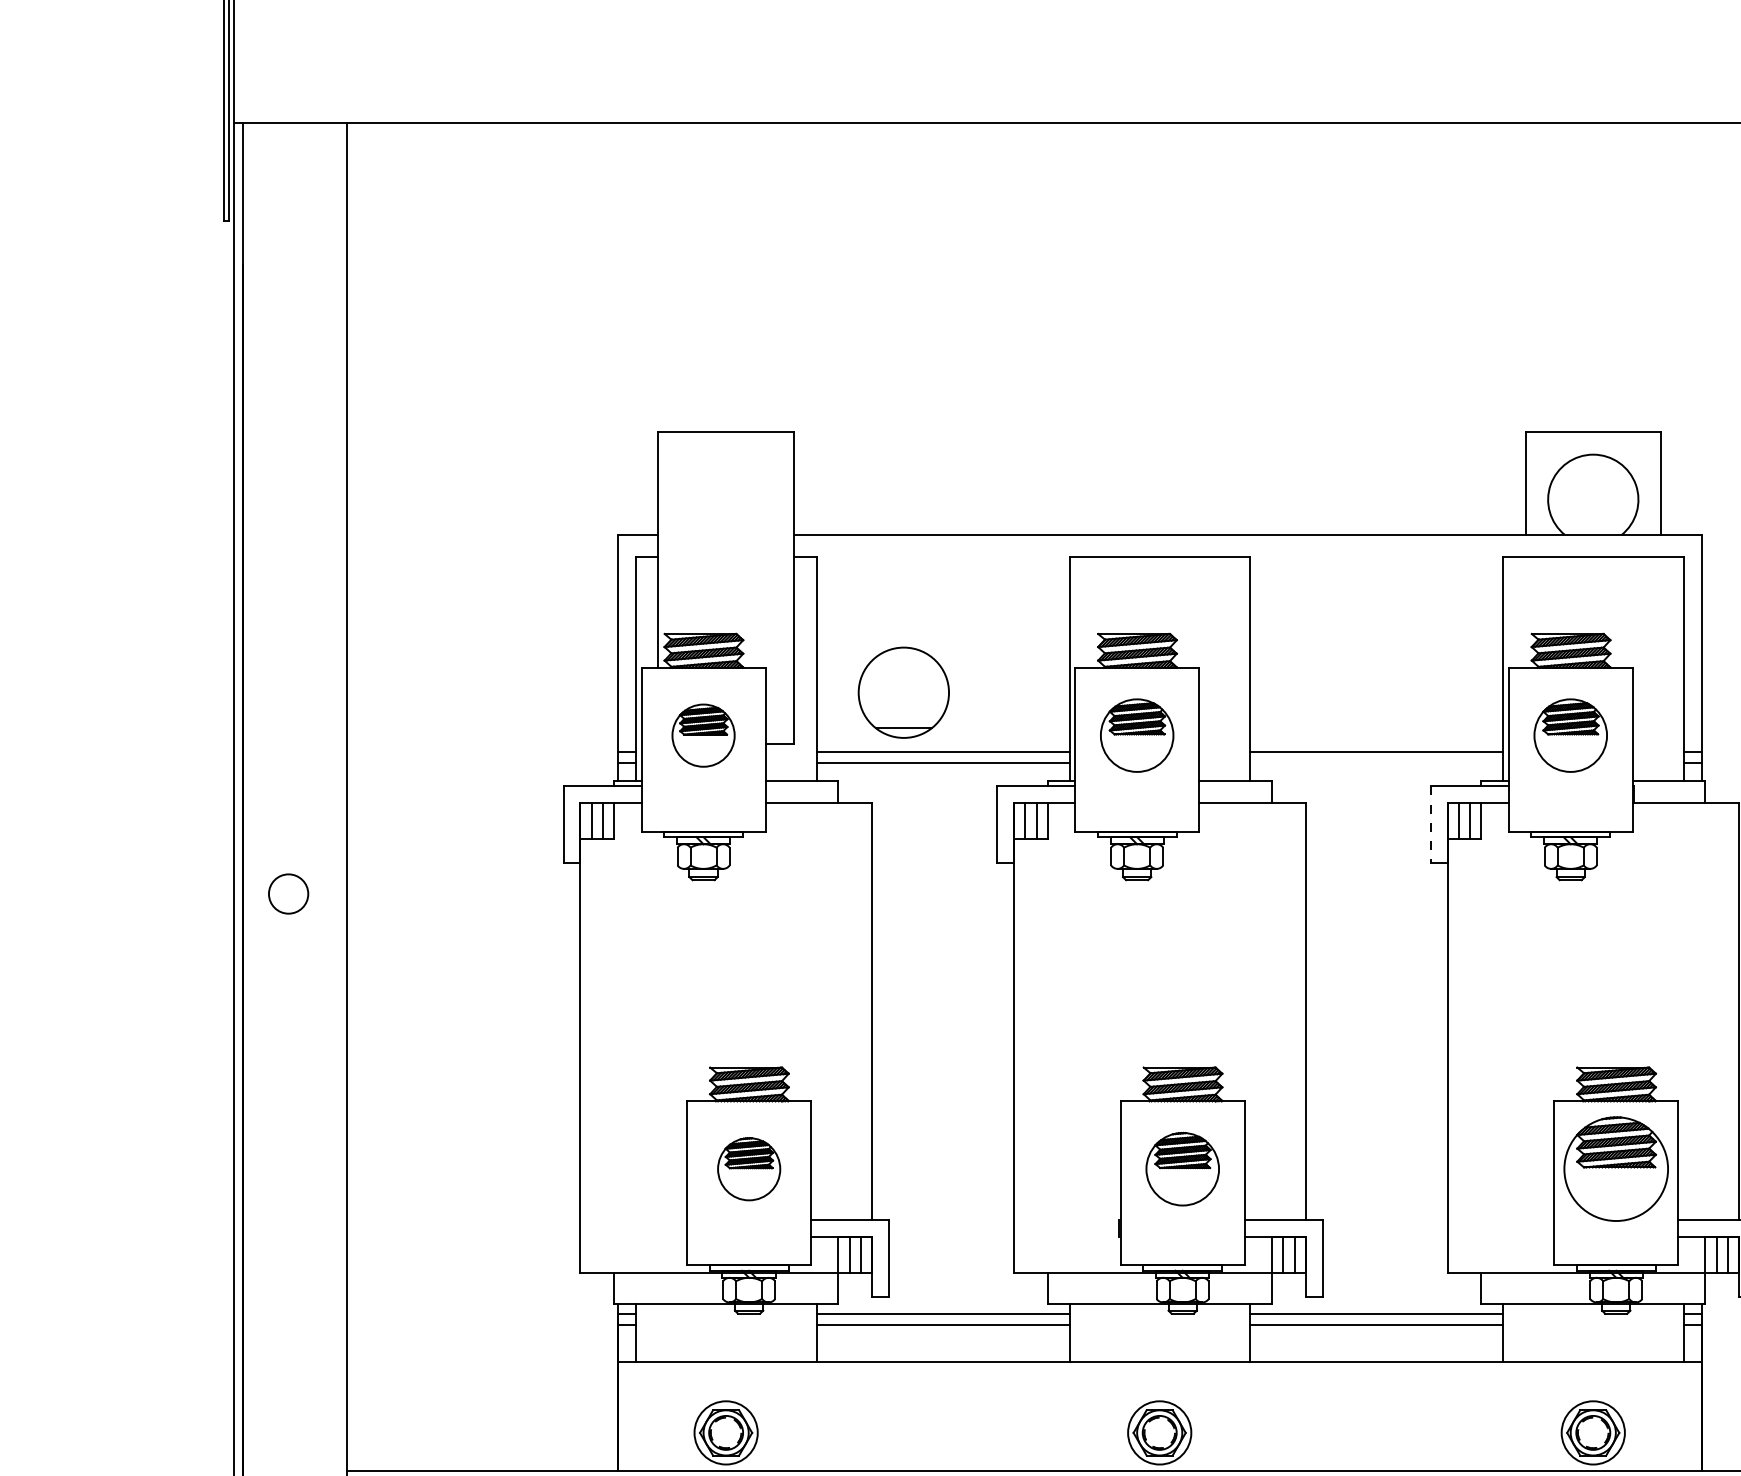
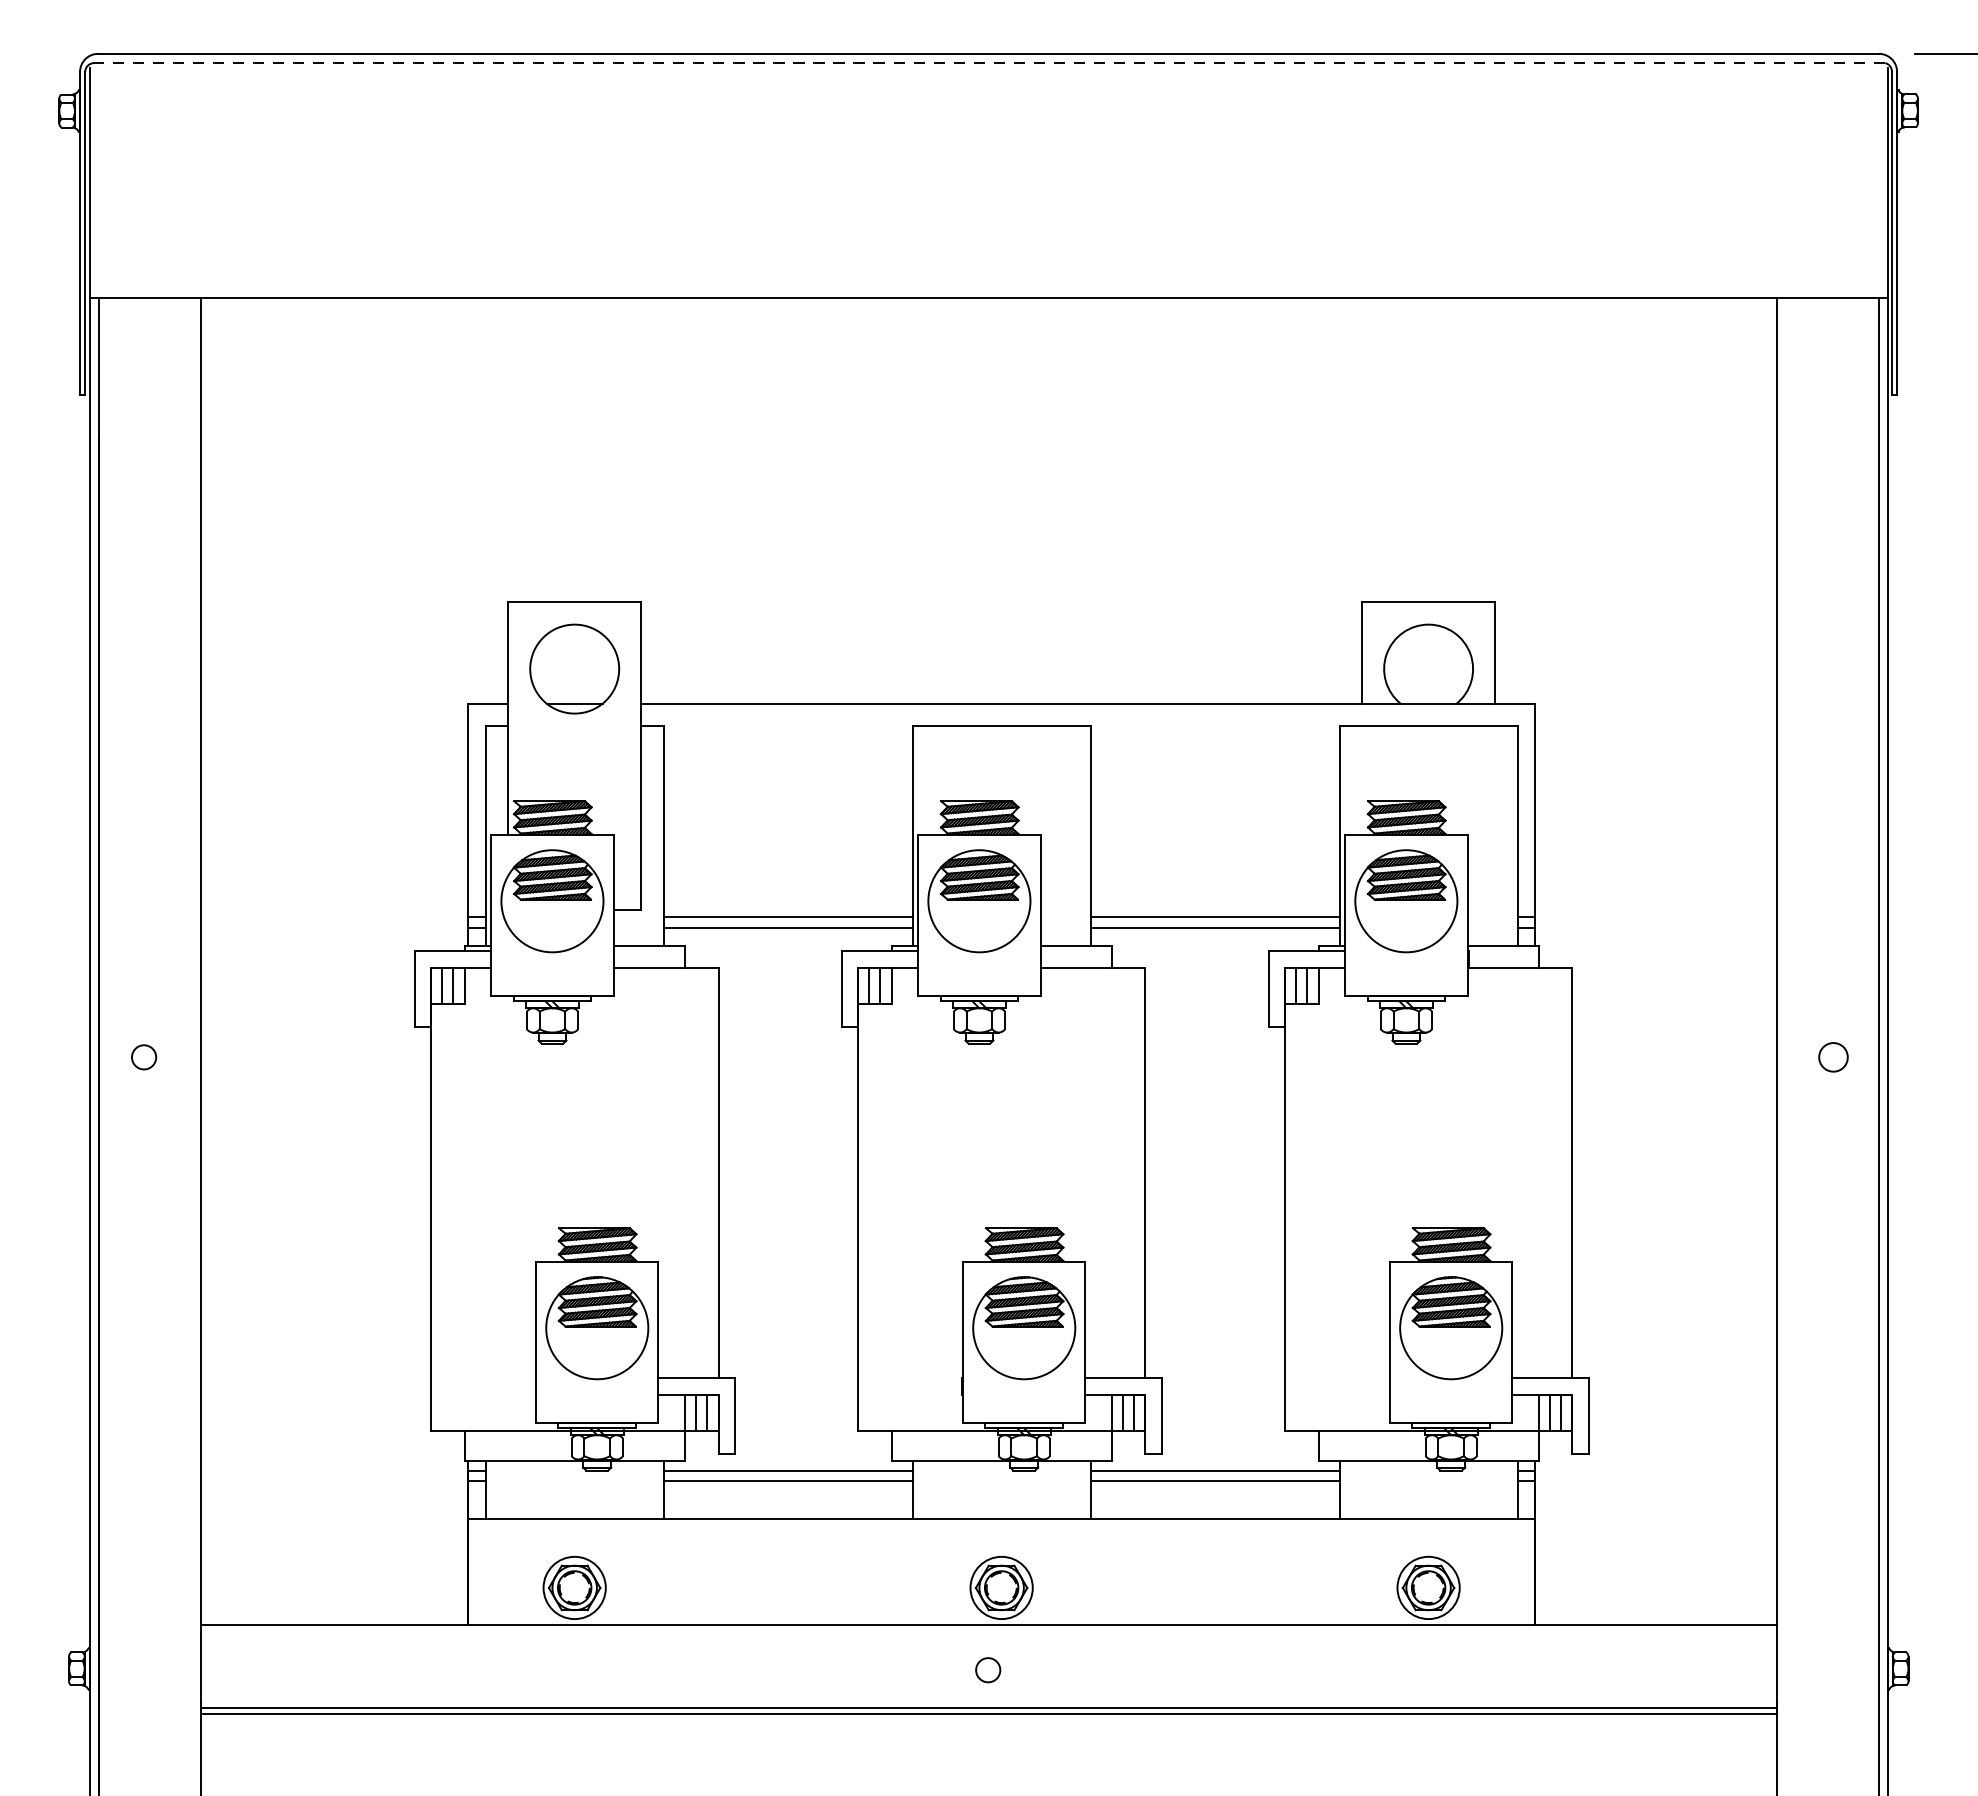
part: (903, 692) -> (574, 668), moved
part: (703, 735) -> (552, 901), size x1.67
part: (1137, 735) -> (979, 901), size x1.43
part: (1570, 735) -> (1406, 901), size x1.43
line: (1375, 762) -> (1214, 927), added
line: (1430, 825) -> (1268, 989), dashed -> solid
circle: (289, 894) -> (144, 1057), size x0.62
part: (749, 1169) -> (597, 1328), size x1.67
part: (1182, 1169) -> (1024, 1328), size x1.43

